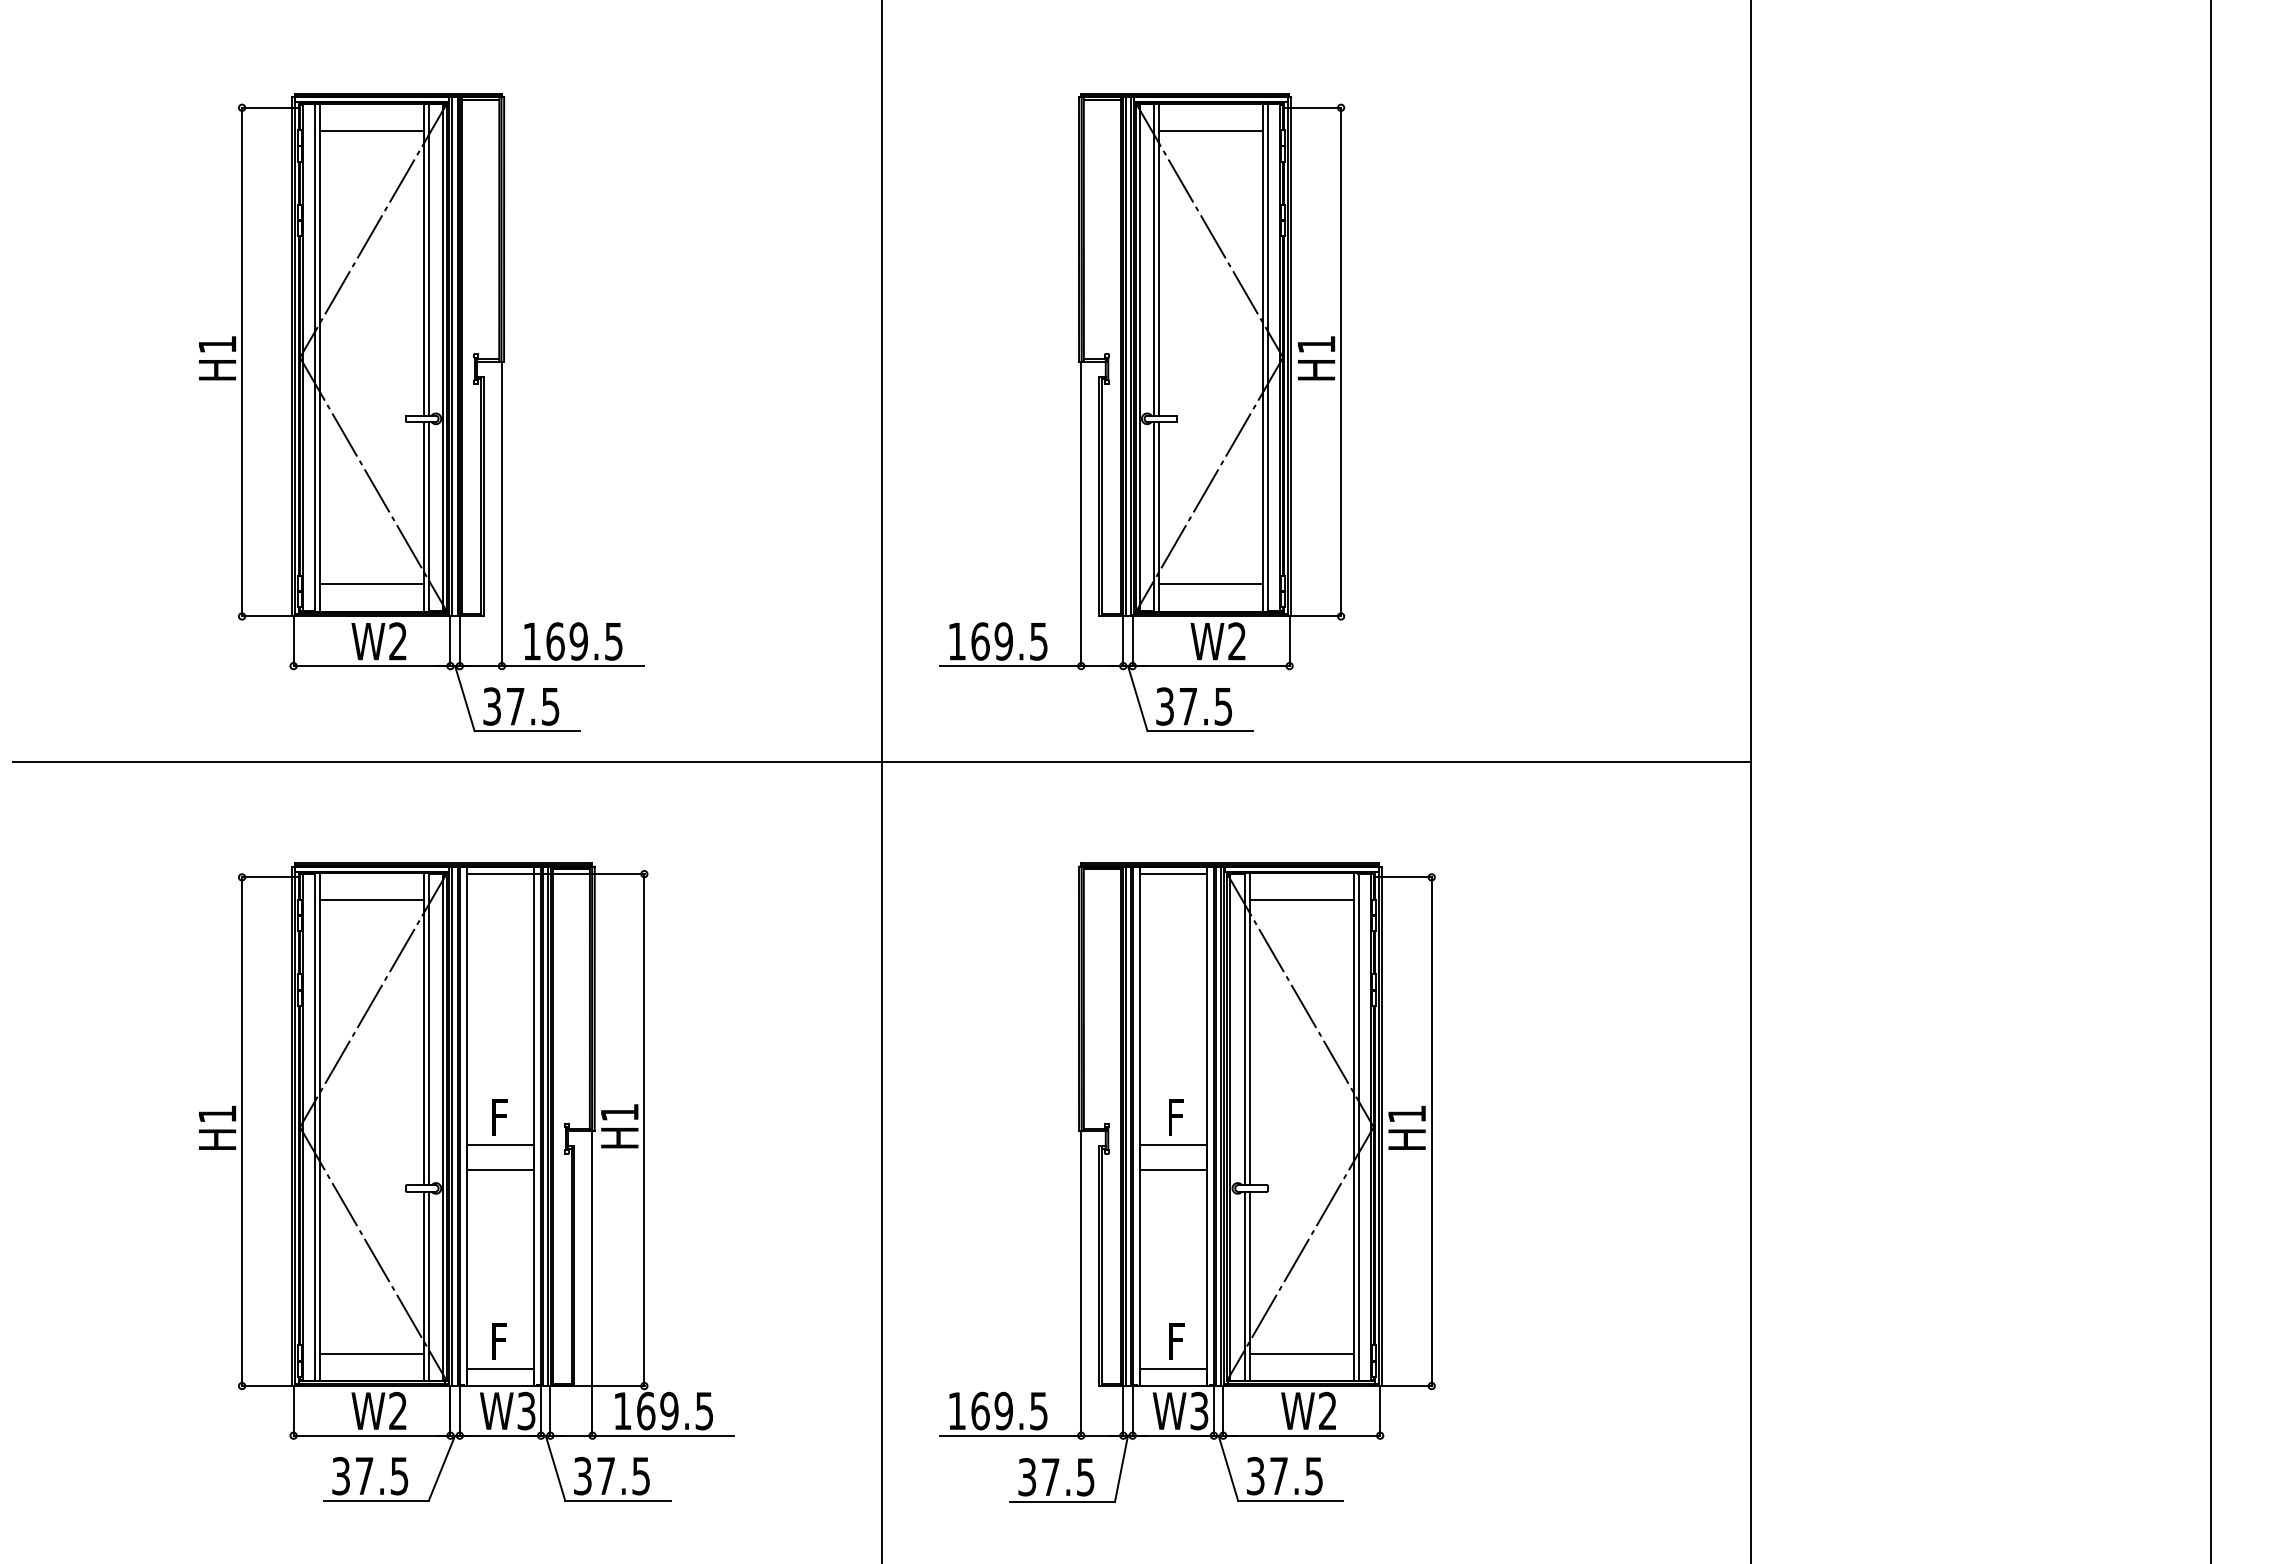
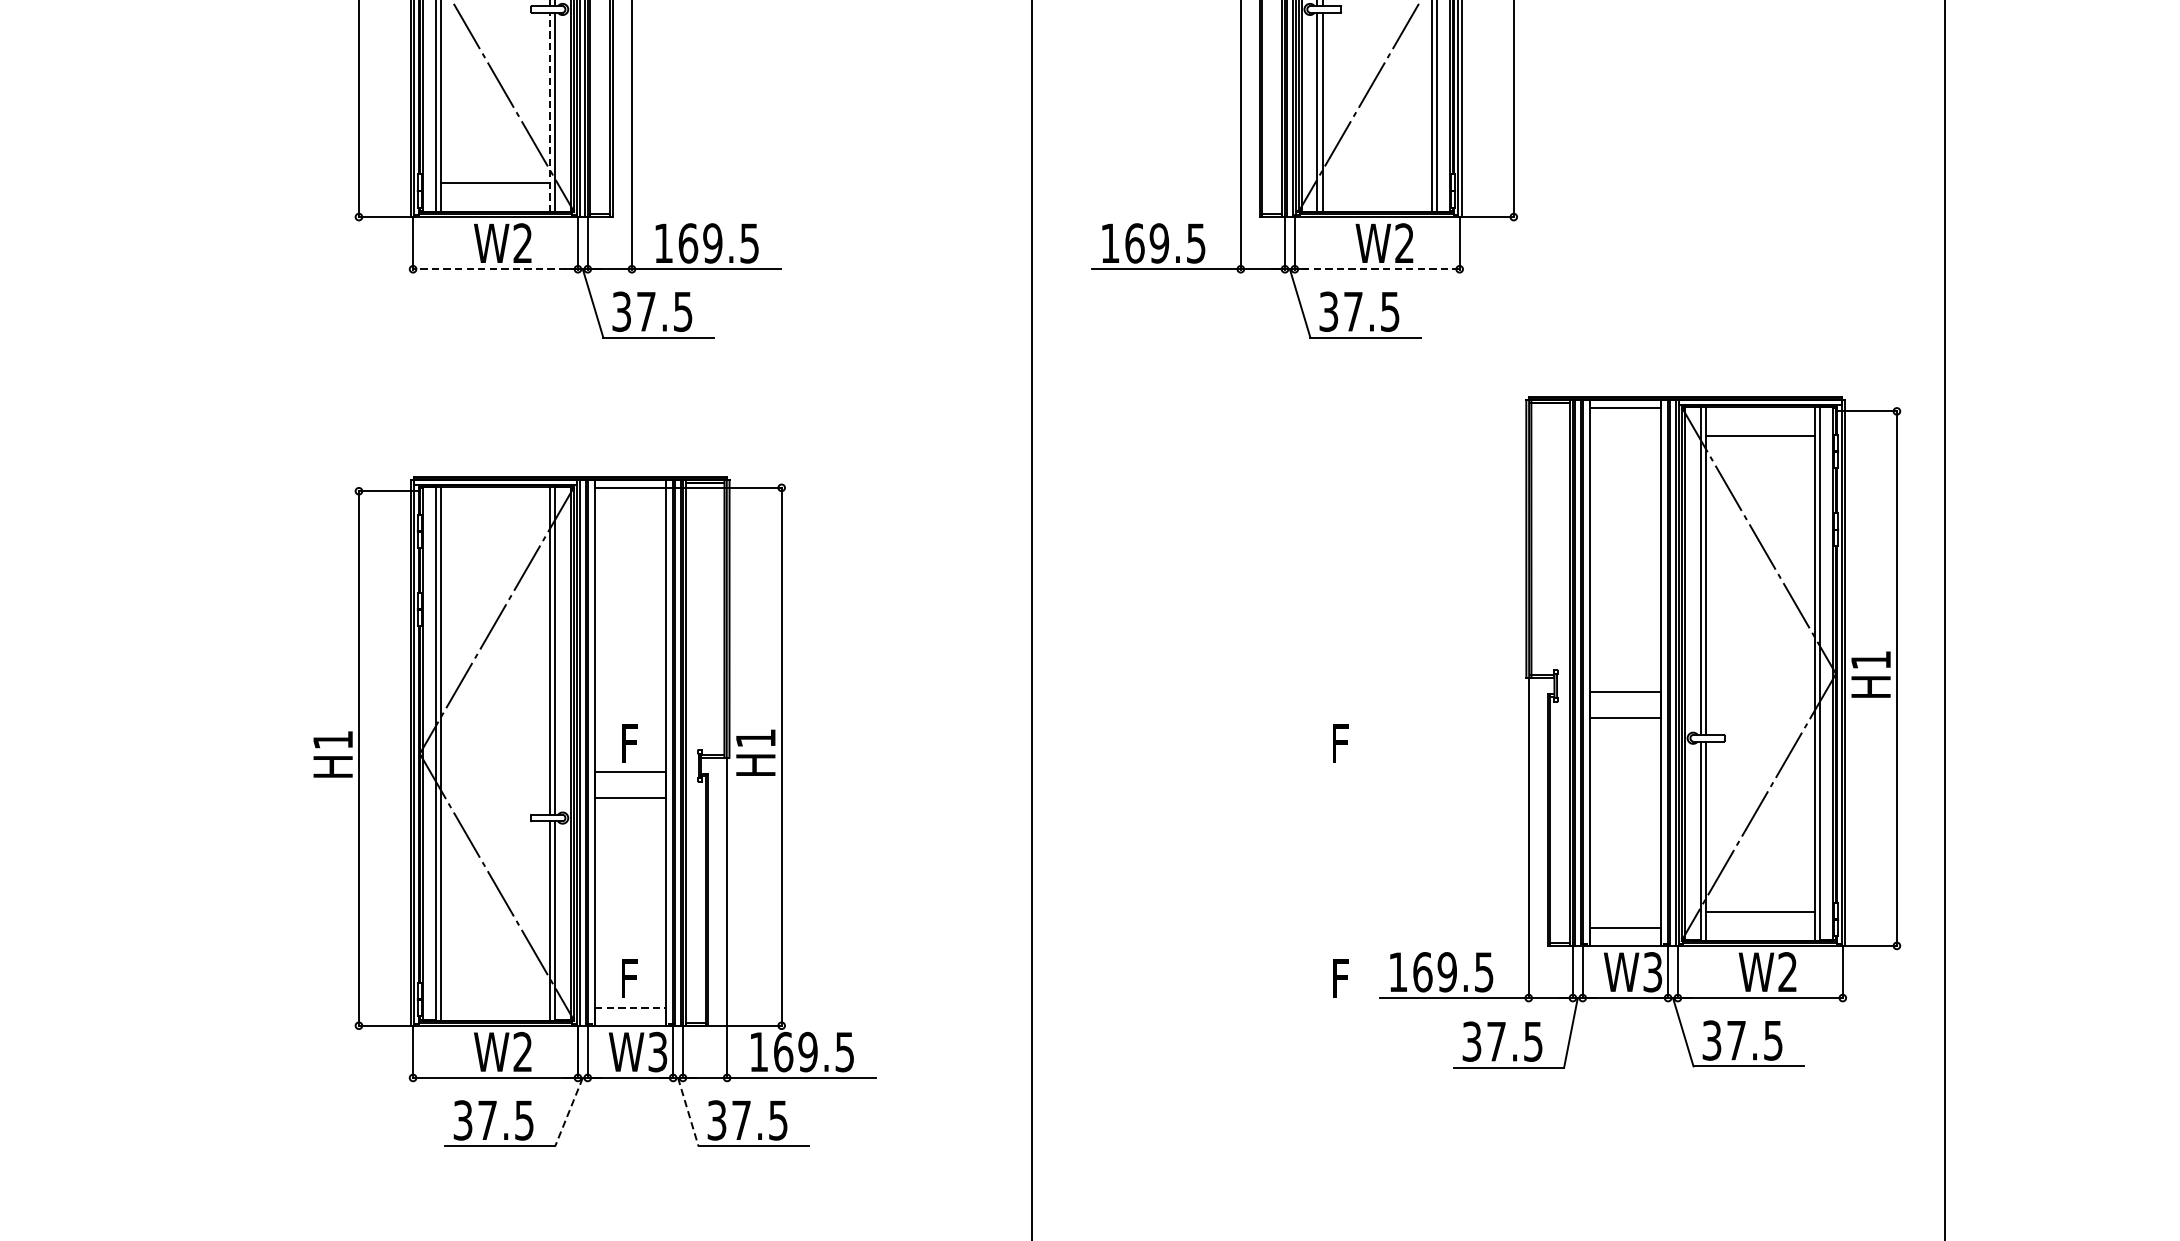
line: (423, 516) -> (549, 112), solid -> dashed
line: (1211, 584) -> (1377, 183), removed
line: (371, 666) -> (494, 269), solid -> dashed
line: (1210, 666) -> (1376, 269), solid -> dashed
line: (882, 762) -> (1031, 370), removed
line: (371, 900) -> (494, 515), removed
part: (1187, 1182) -> (1640, 732), moved
line: (371, 1353) -> (494, 991), removed
line: (500, 1368) -> (630, 1007), solid -> dashed
line: (441, 1468) -> (568, 1112), solid -> dashed
line: (555, 1468) -> (688, 1112), solid -> dashed

